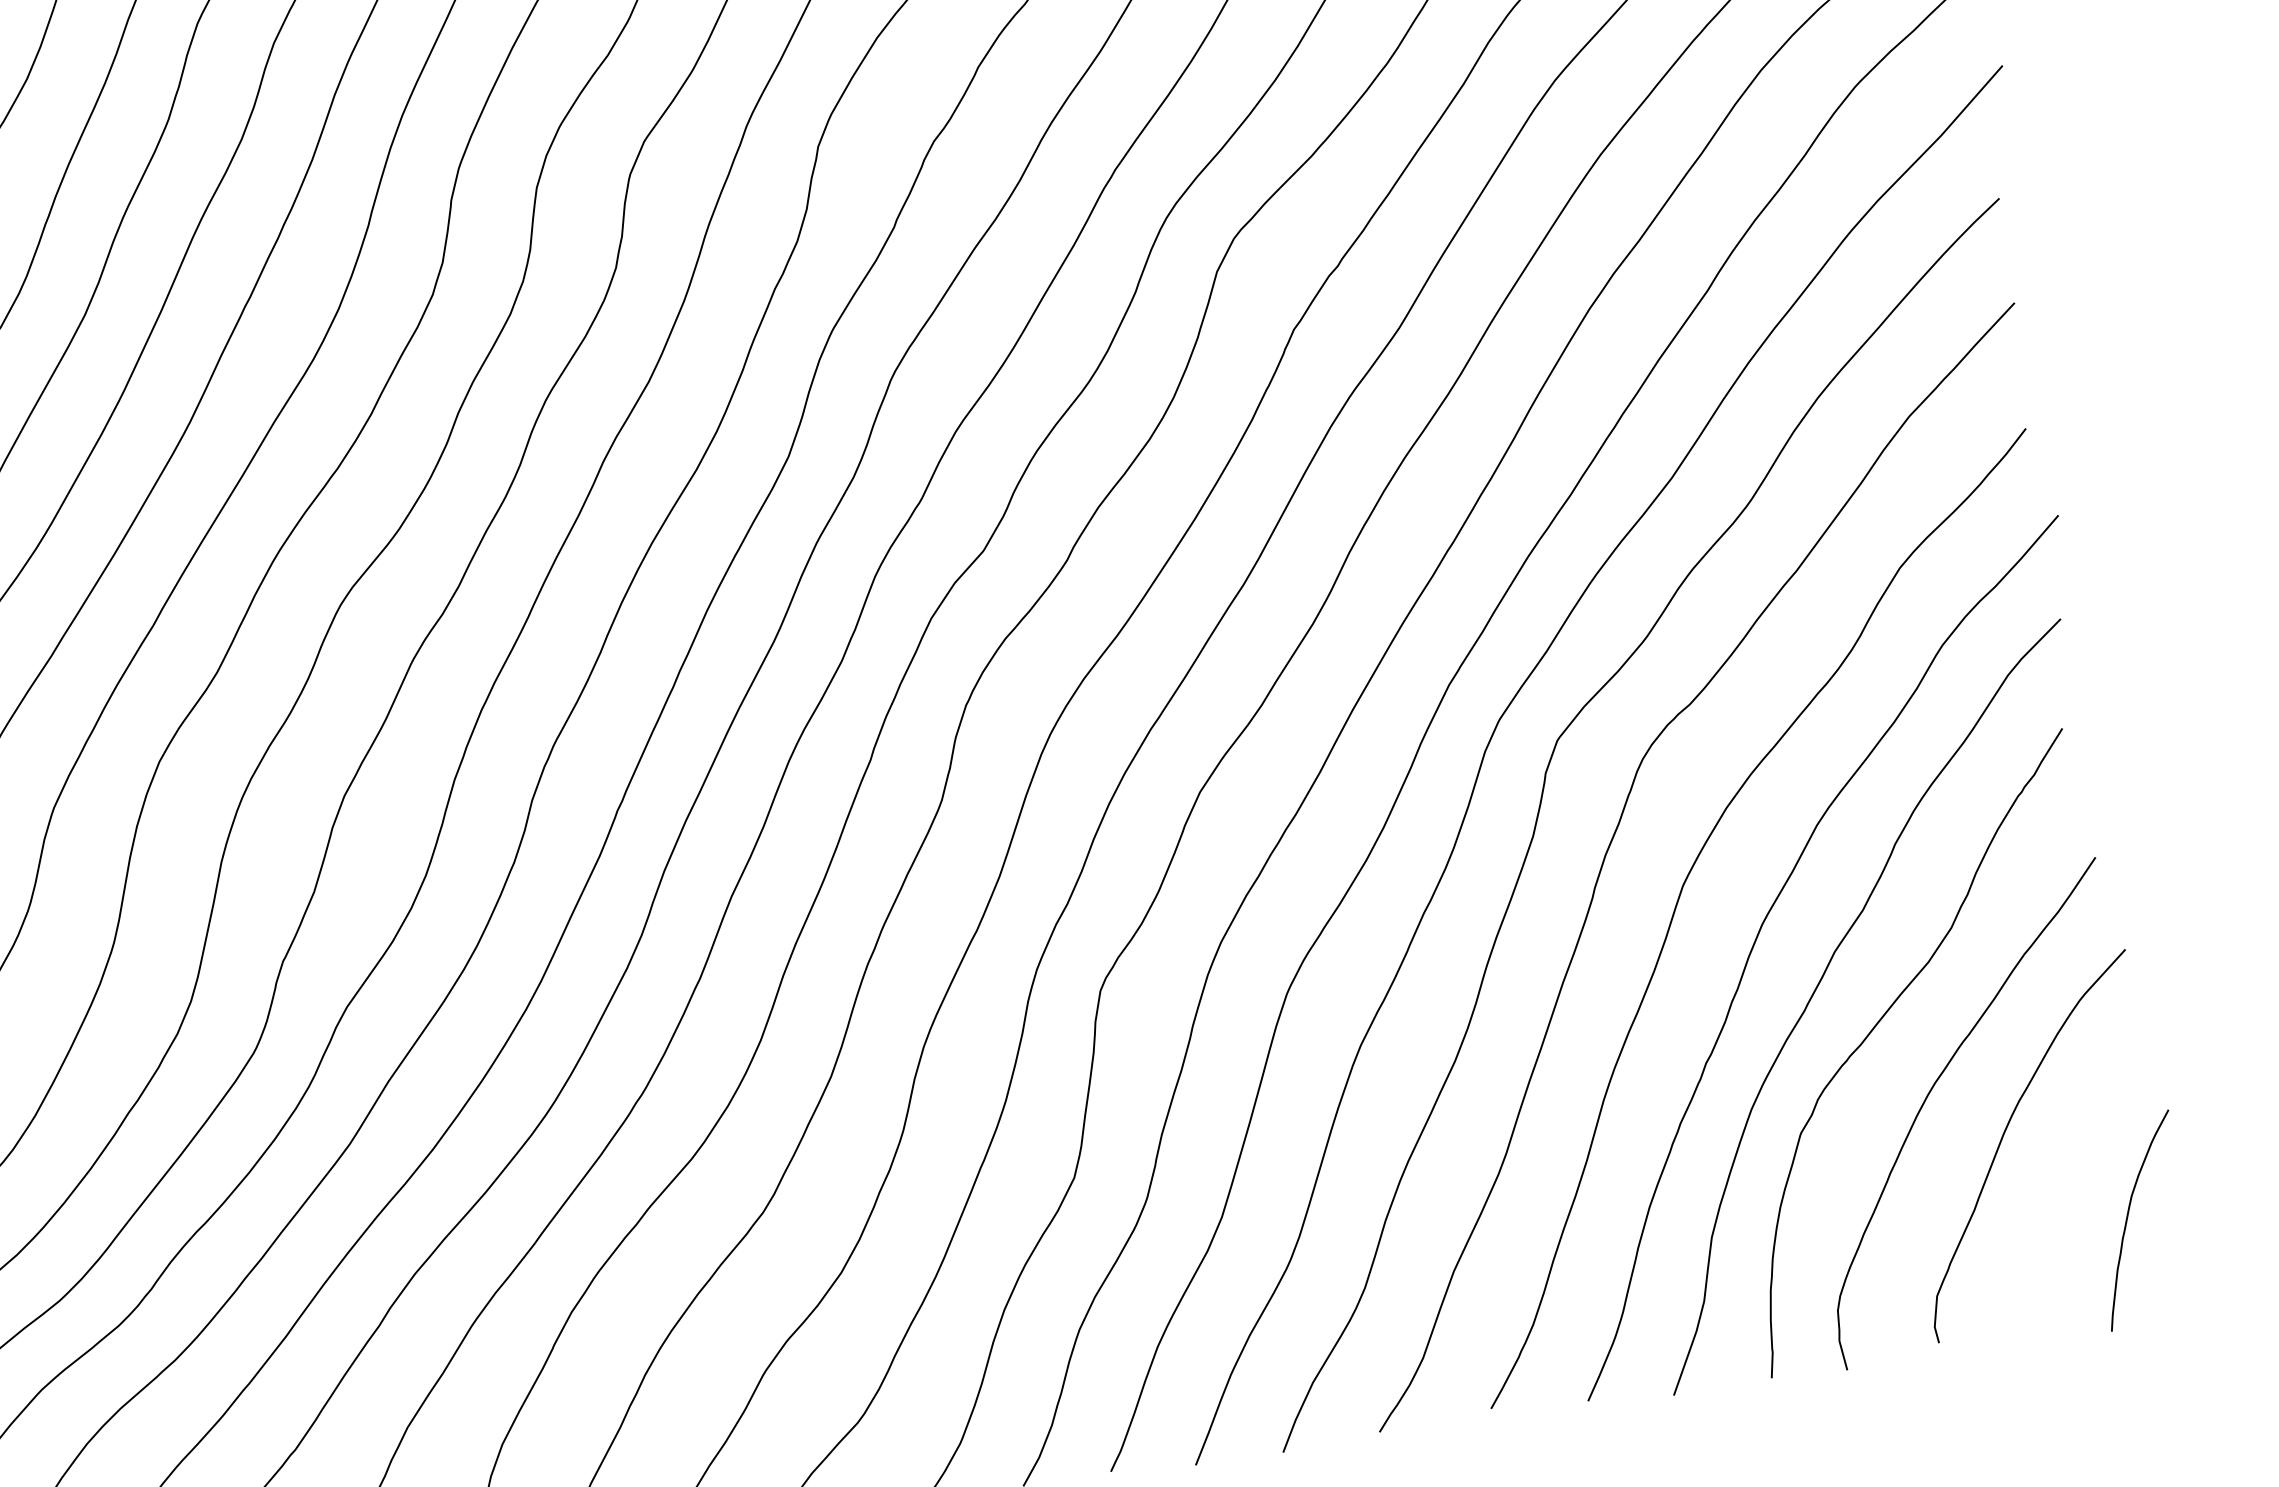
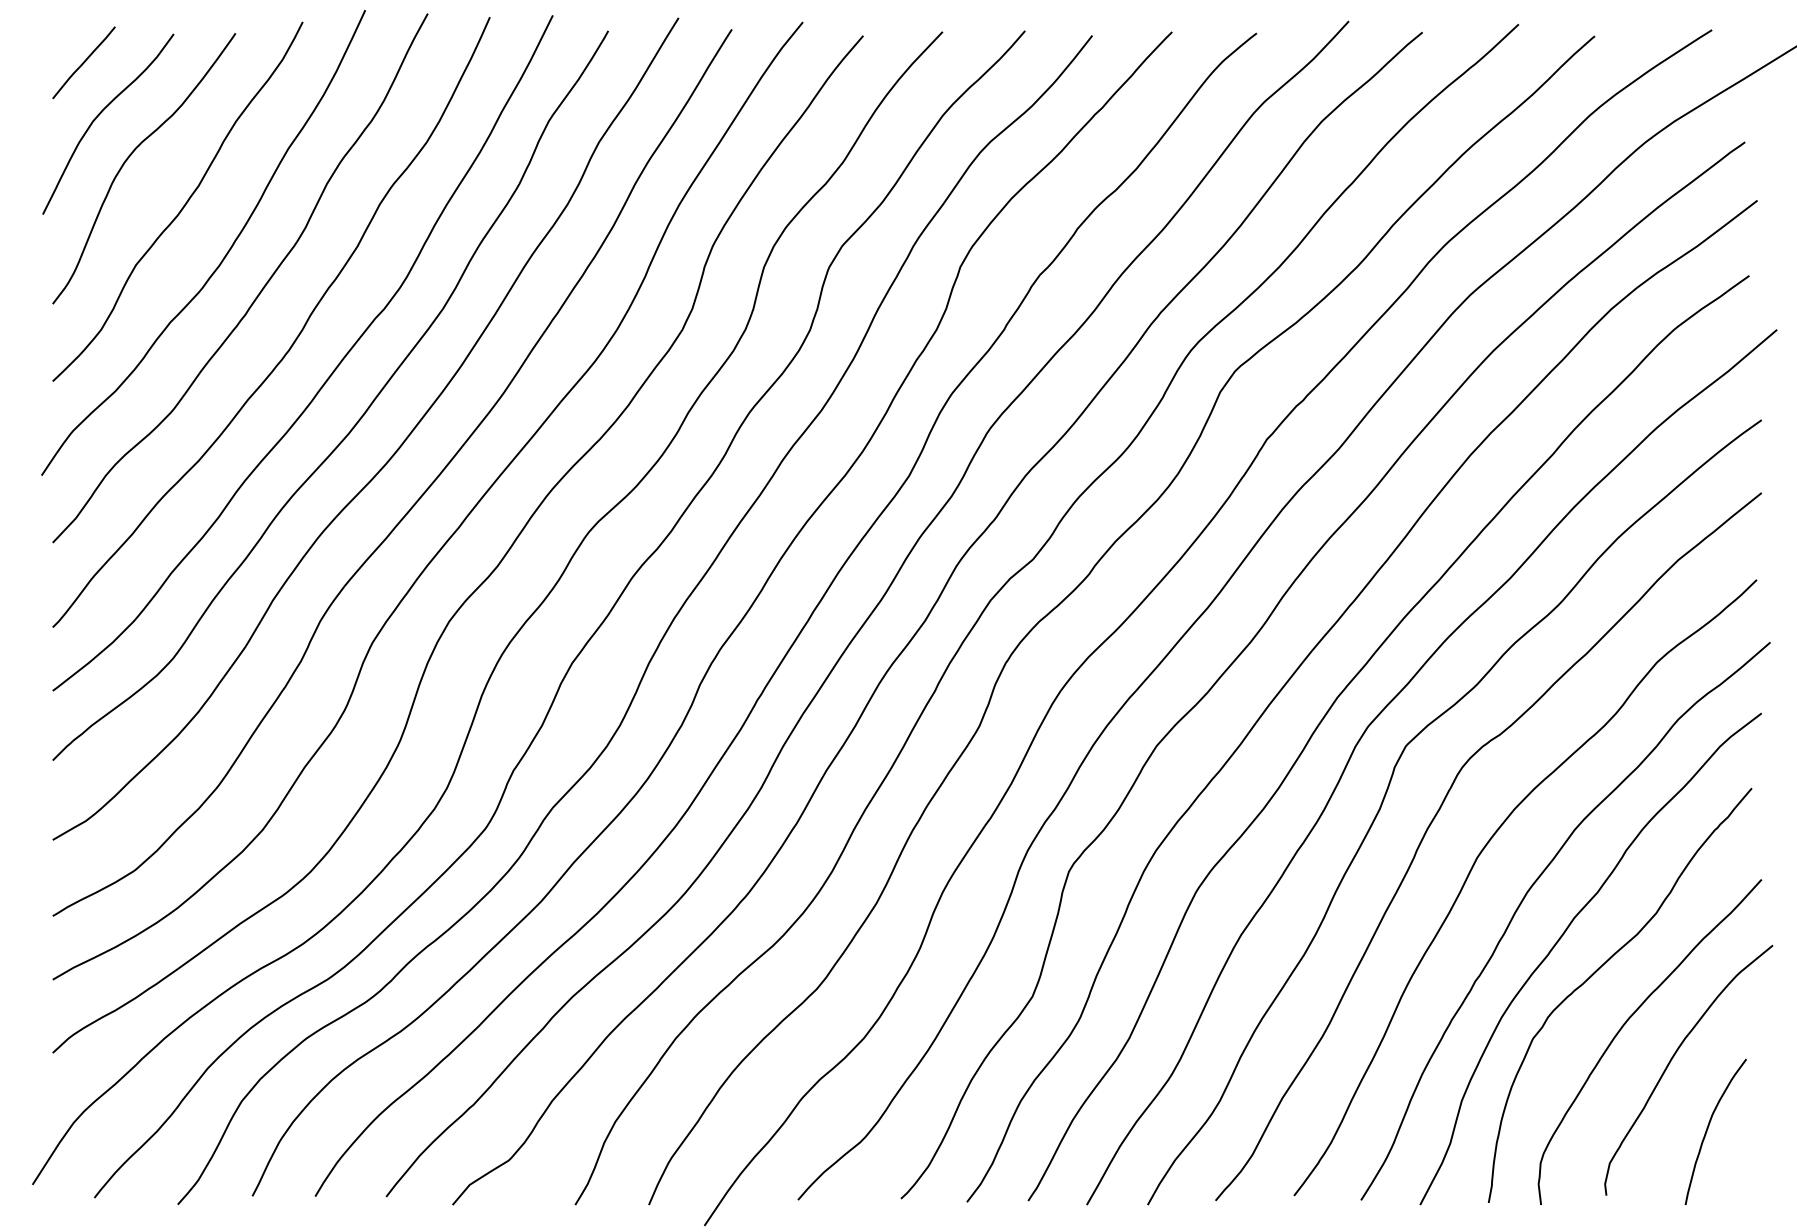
curve: (2128, 1218) -> (1708, 1129), moved

